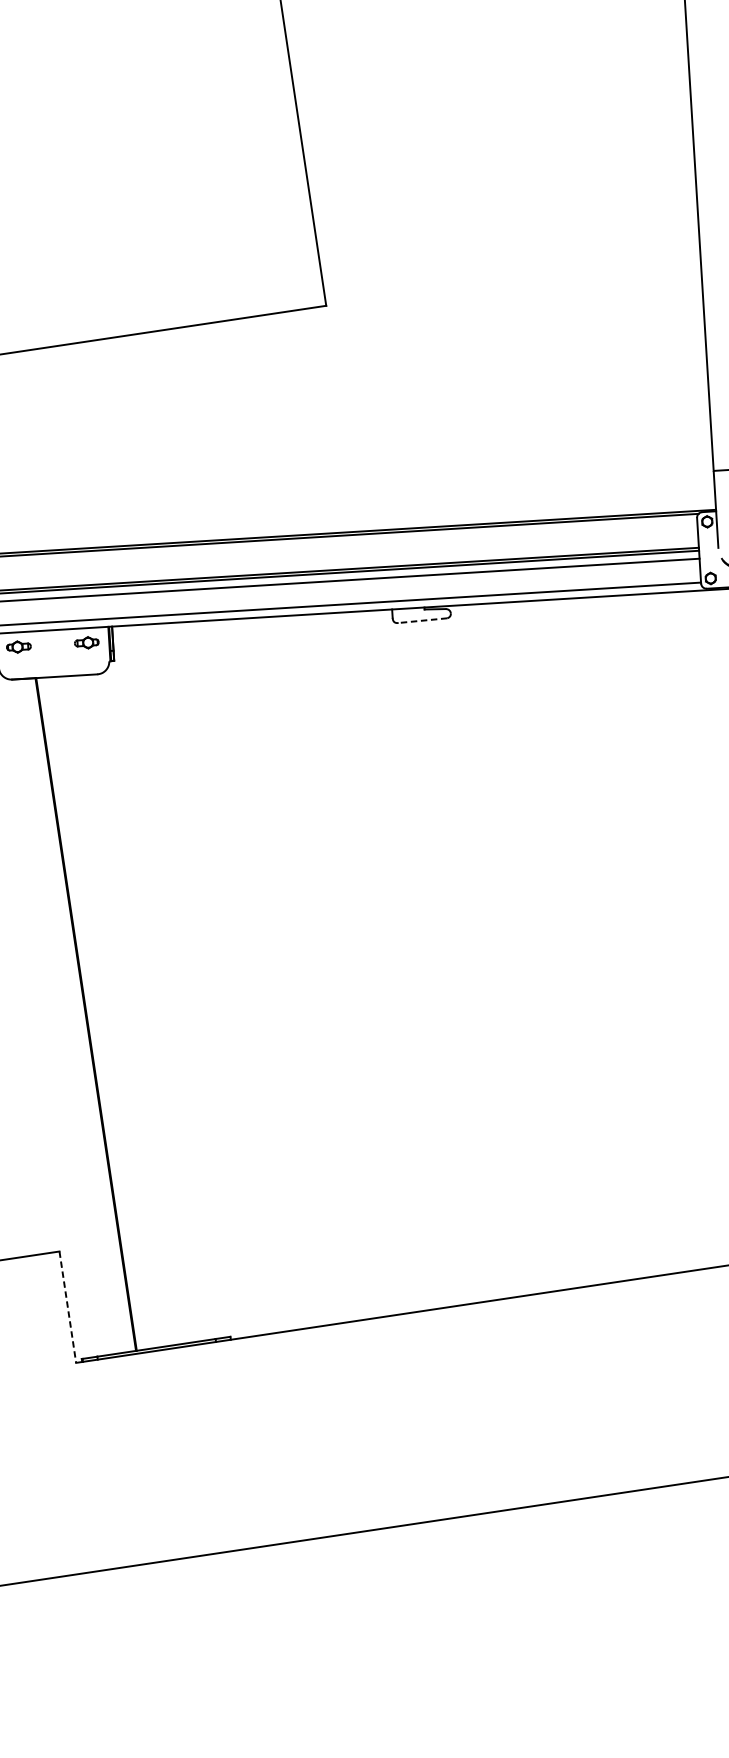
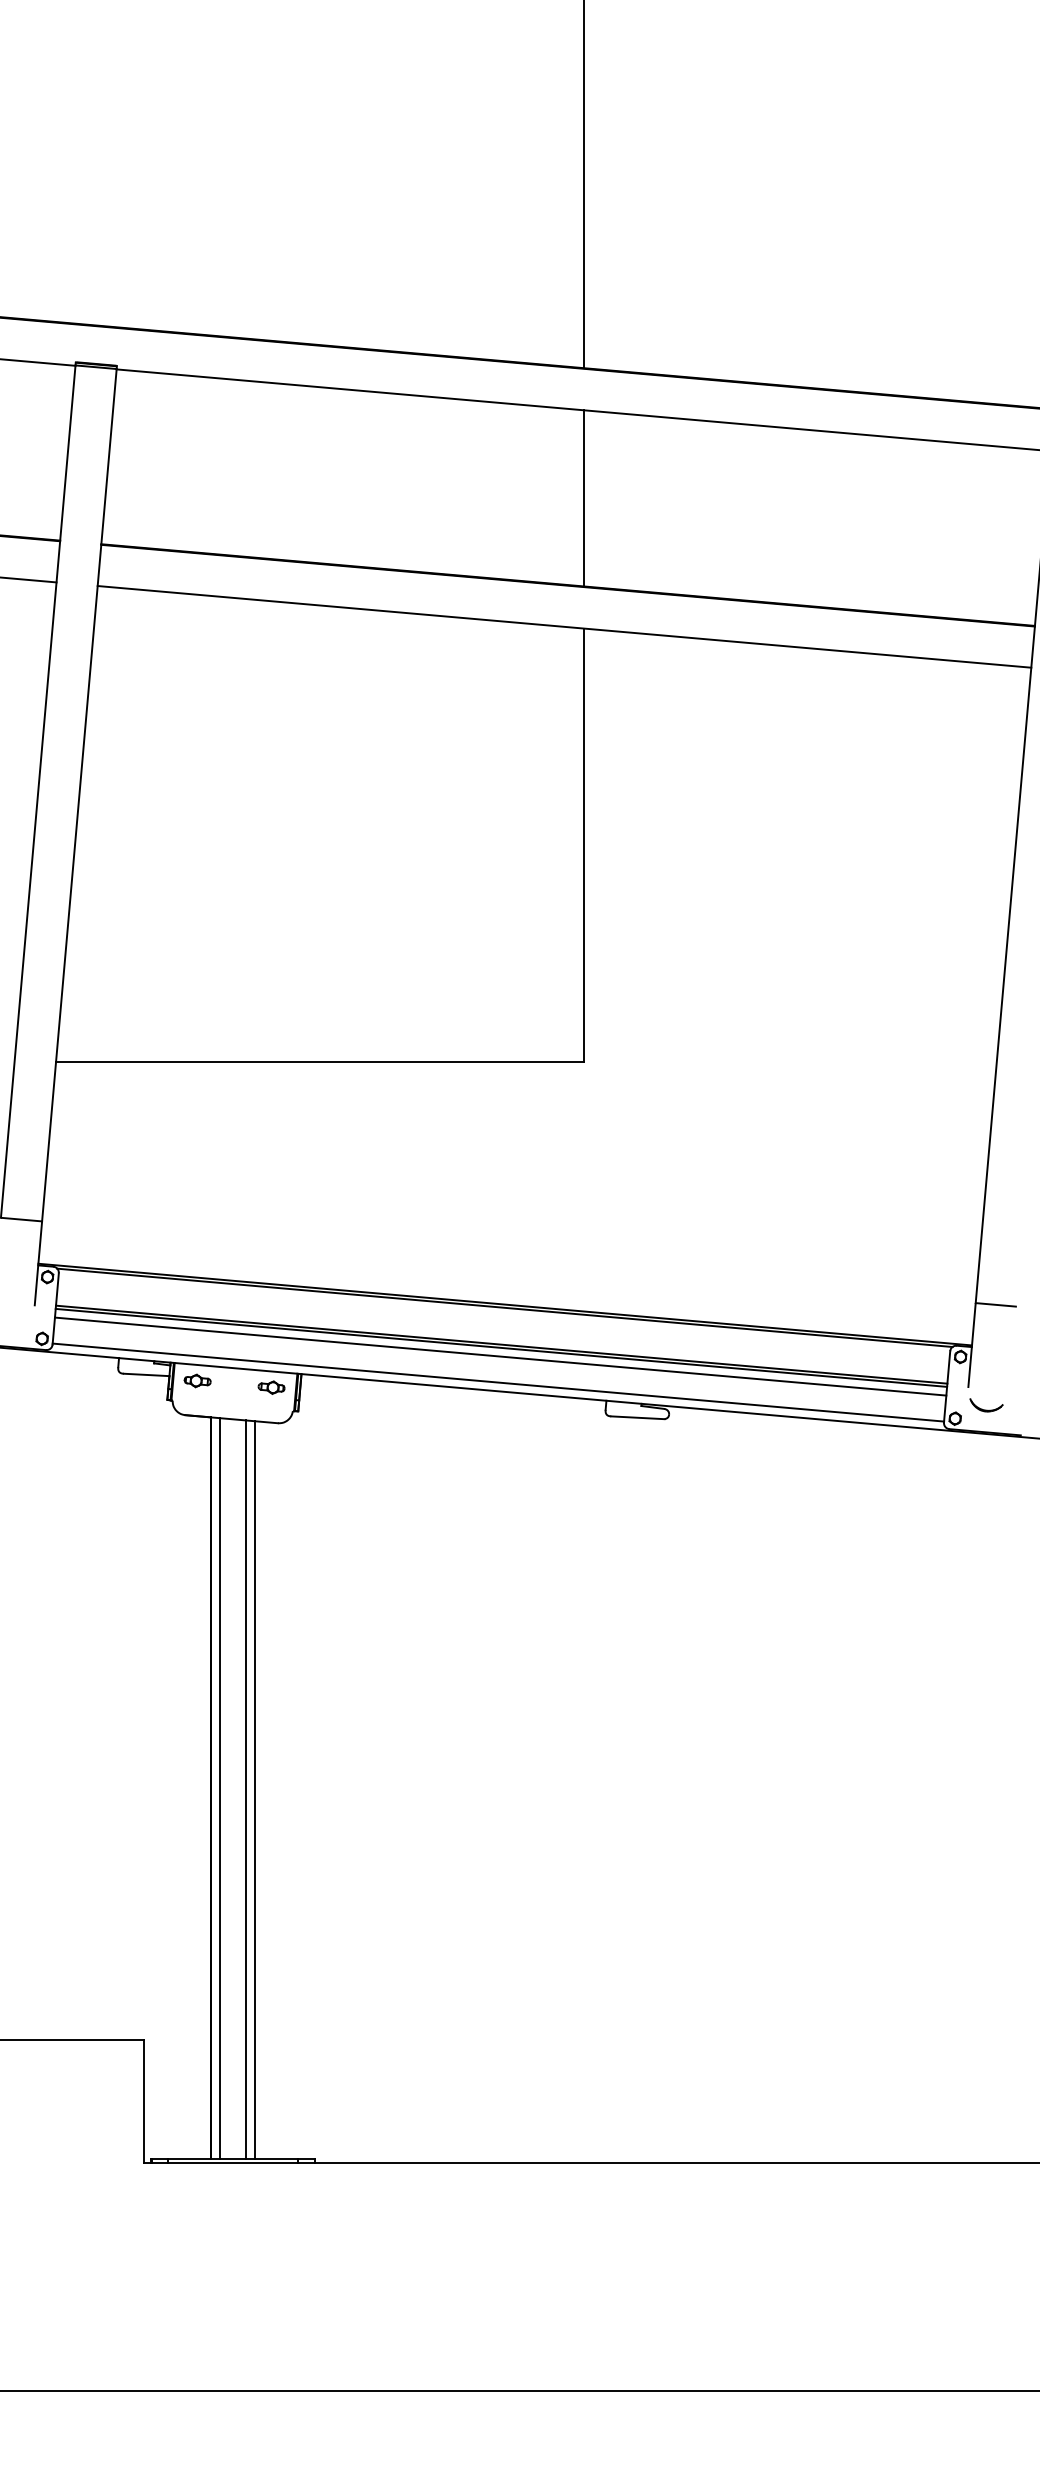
line: (422, 620) -> (637, 1417), dashed -> solid
line: (118, 1010) -> (246, 1789), added
line: (125, 1010) -> (254, 1790), added
line: (94, 1013) -> (220, 1788), added
line: (67, 1307) -> (143, 2101), dashed -> solid

